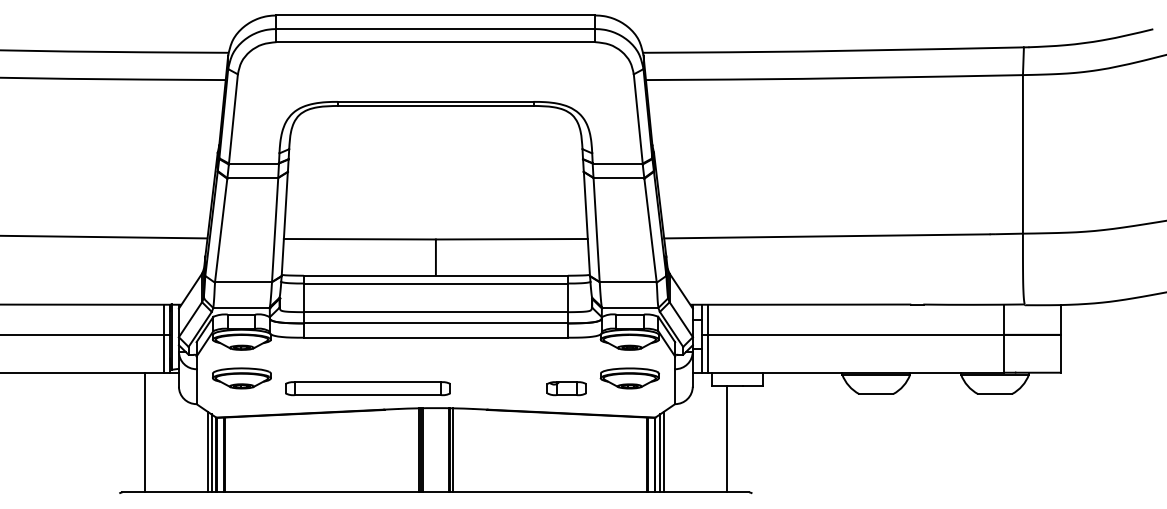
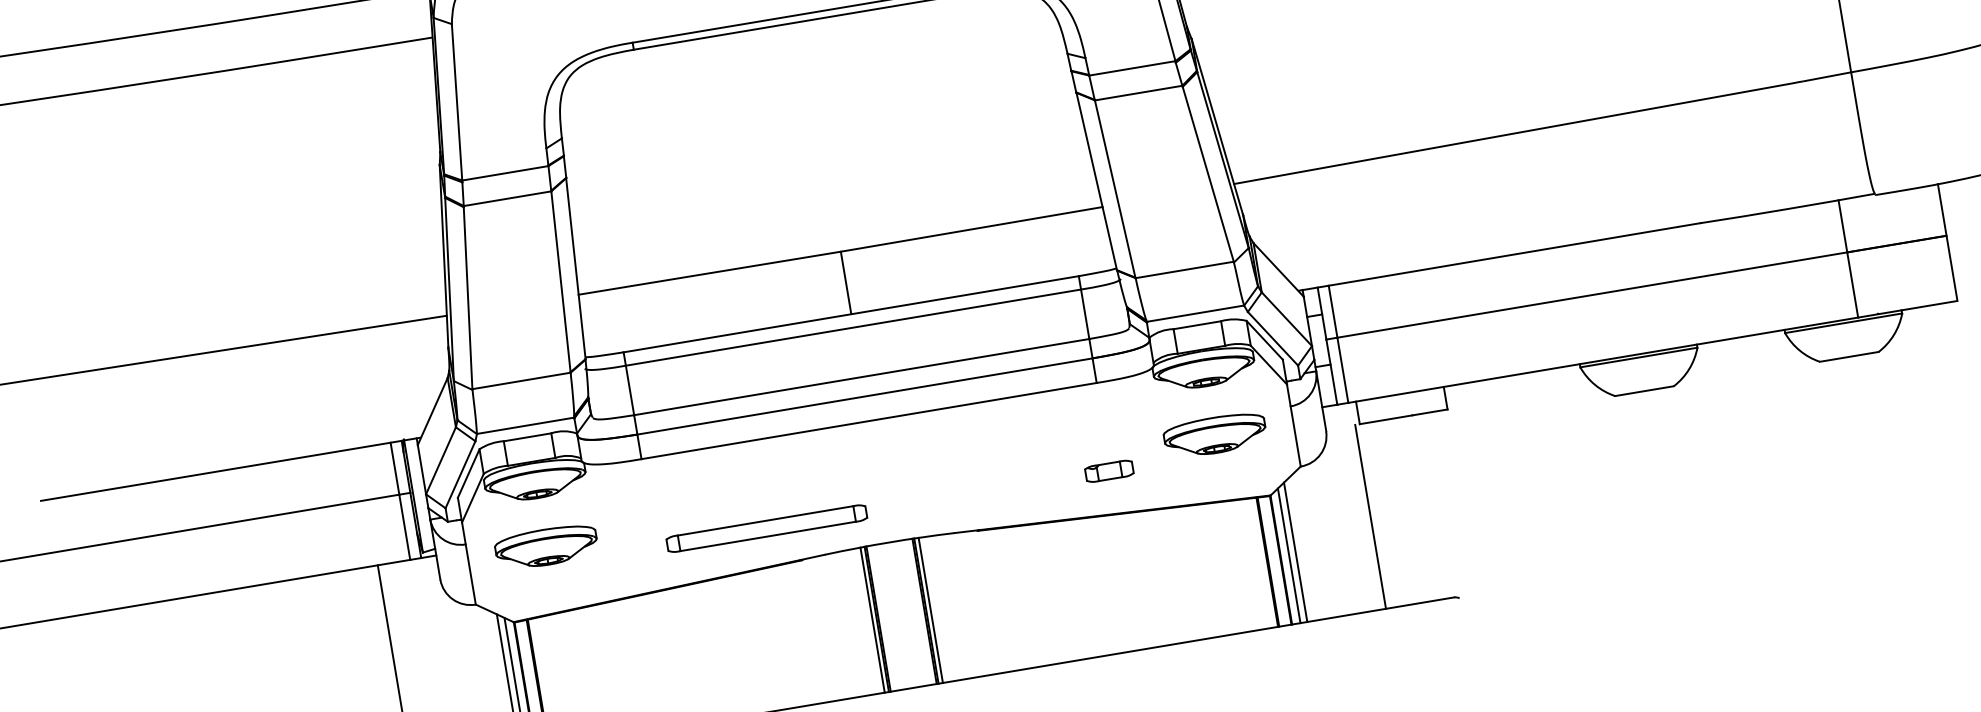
part: (367, 388) -> (765, 528), size x0.7
part: (566, 388) -> (1108, 470), size x0.7
line: (726, 438) -> (1369, 515), moved

